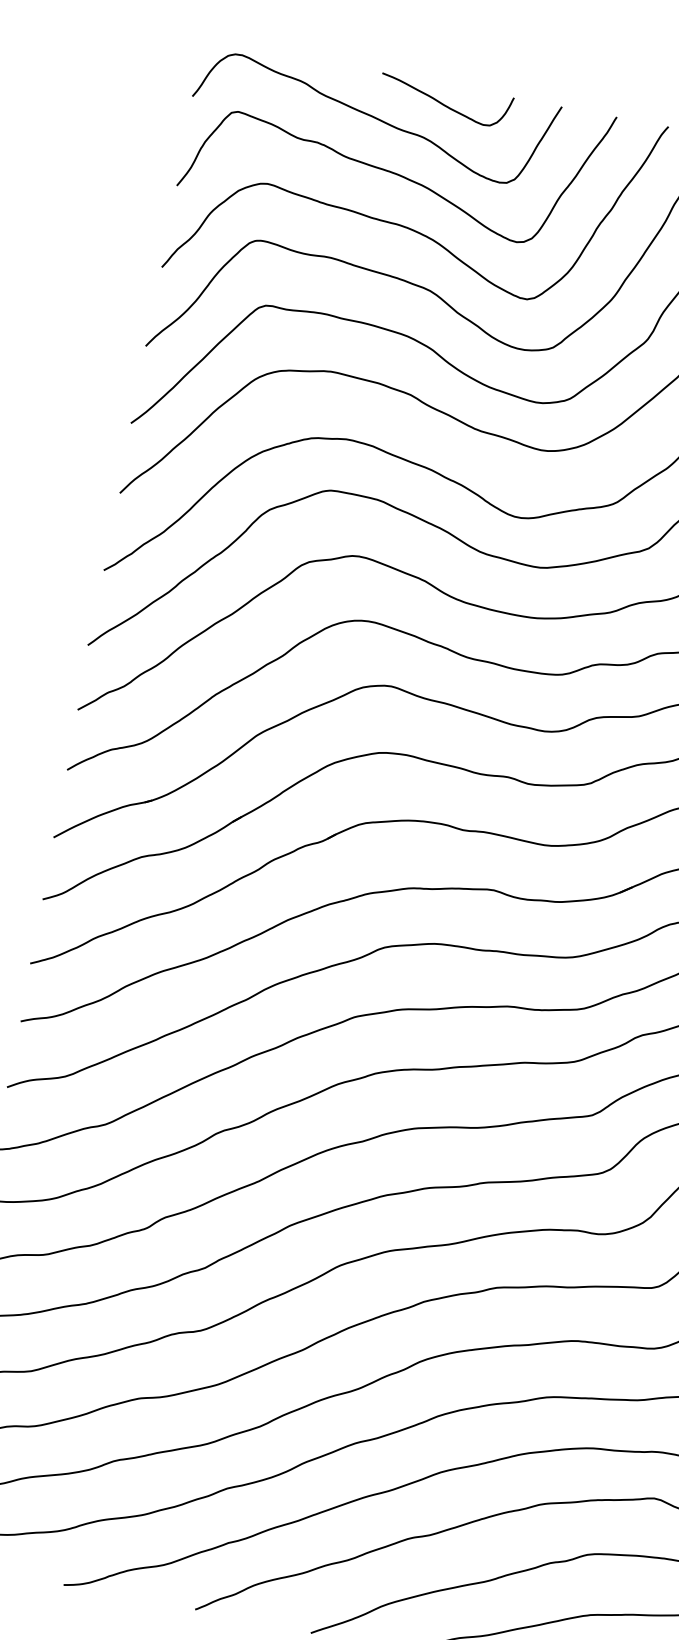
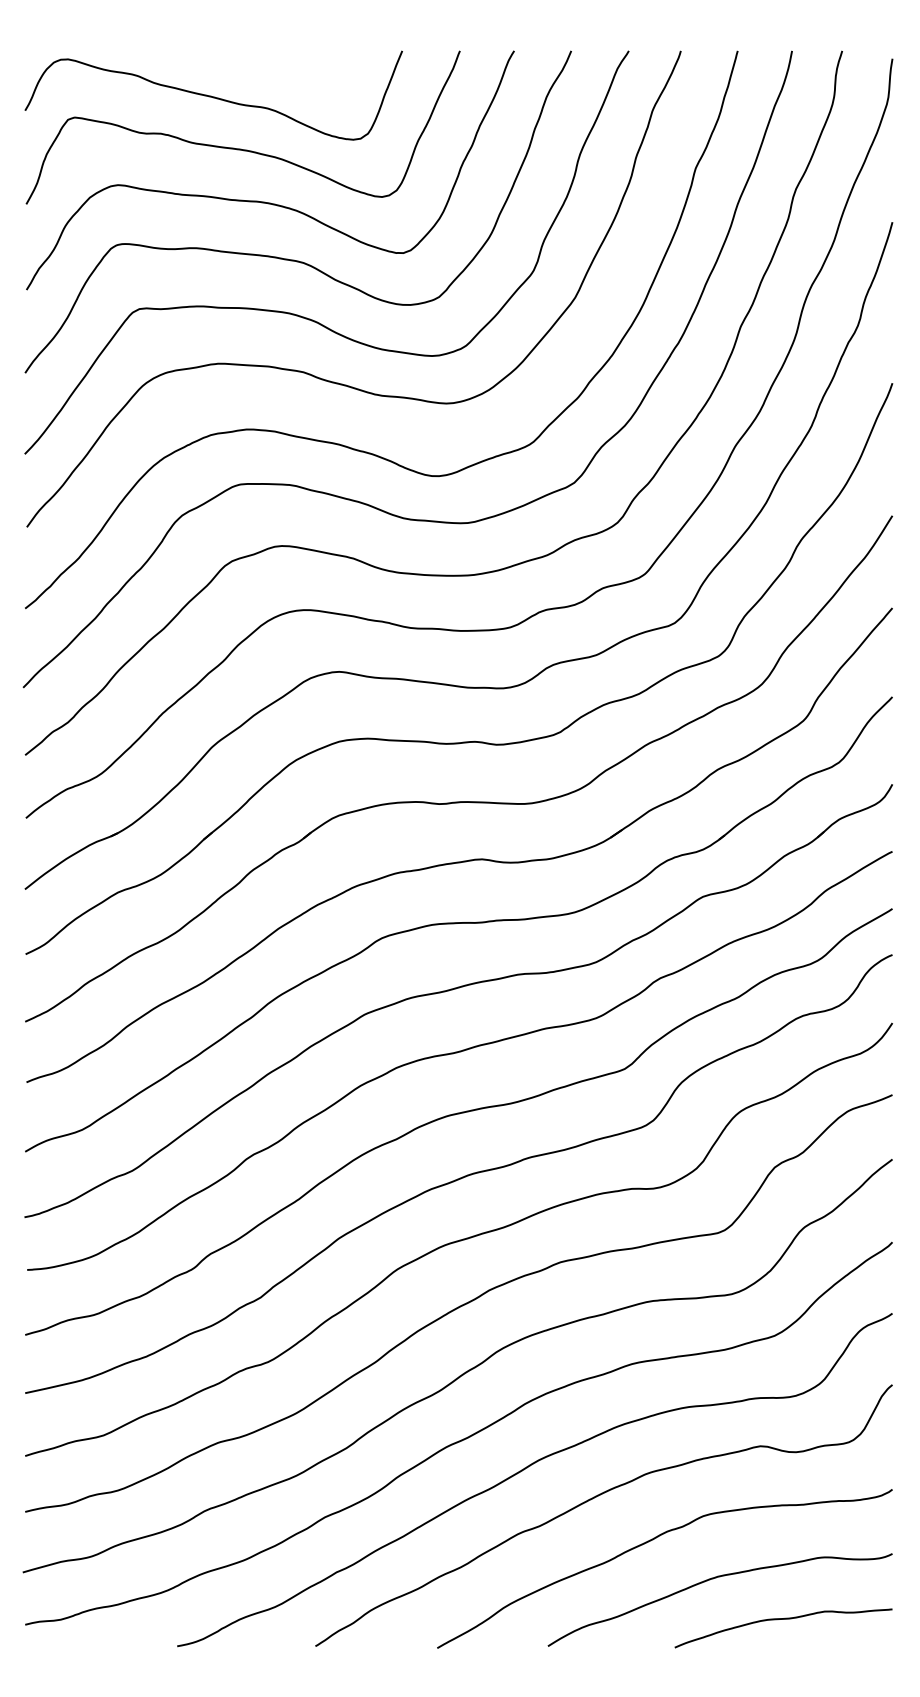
curve: (444, 104) -> (282, 70), removed

